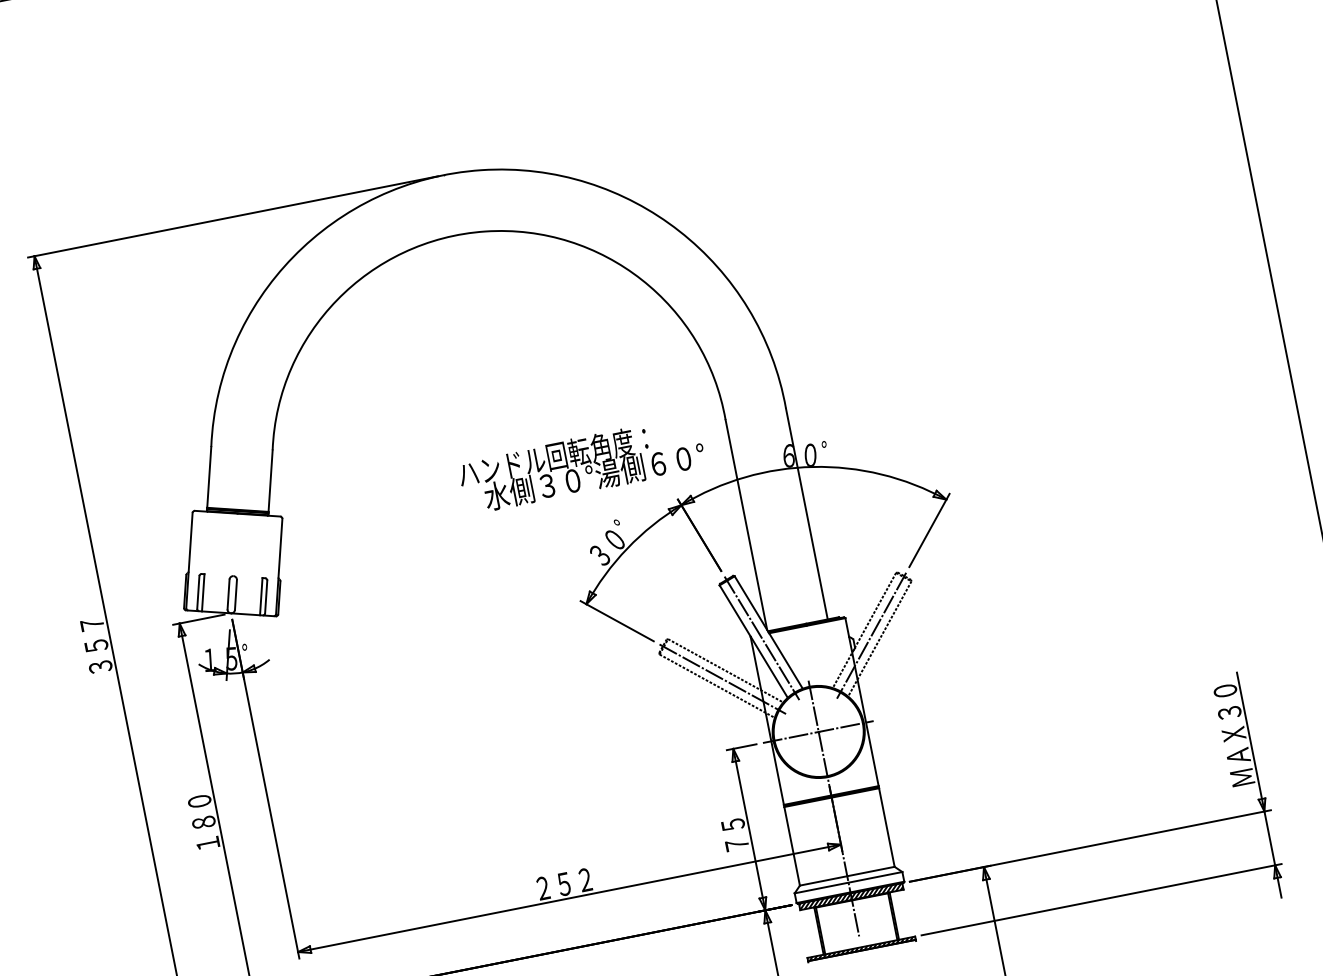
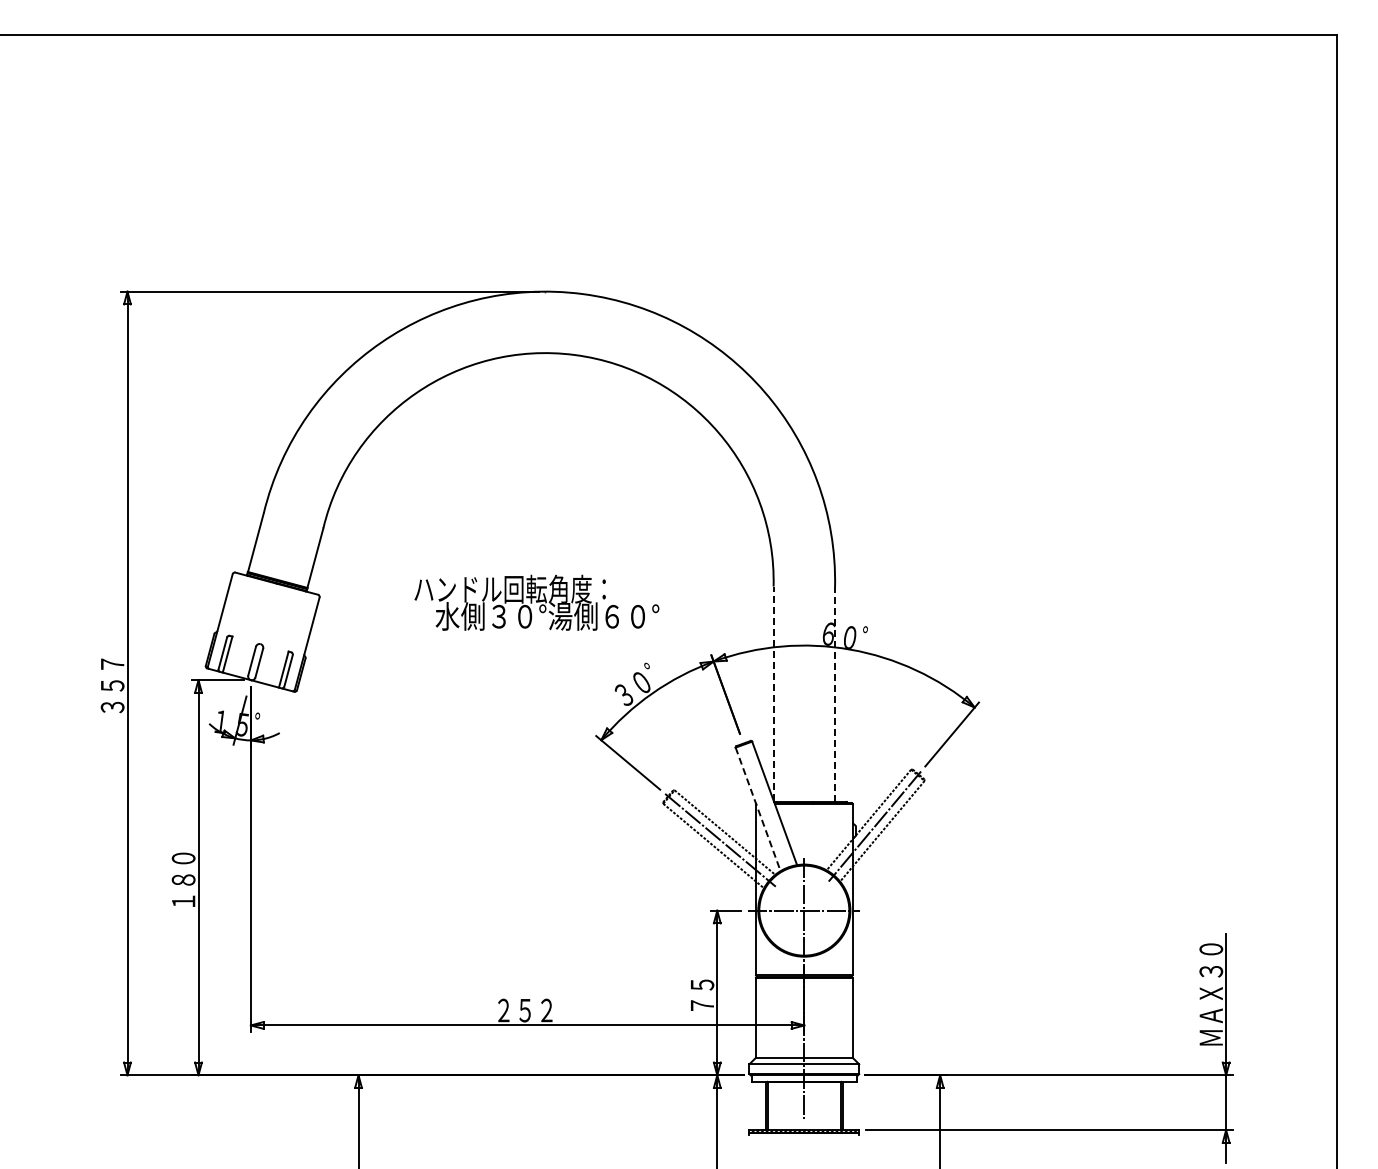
text: (581, 464) -> (536, 602), moved
line: (807, 513) -> (835, 694), solid -> dashed
line: (746, 524) -> (773, 693), solid -> dashed
line: (761, 638) -> (766, 807), removed
line: (754, 641) -> (758, 809), solid -> dashed
hatch: (851, 896) -> (804, 1078), removed

